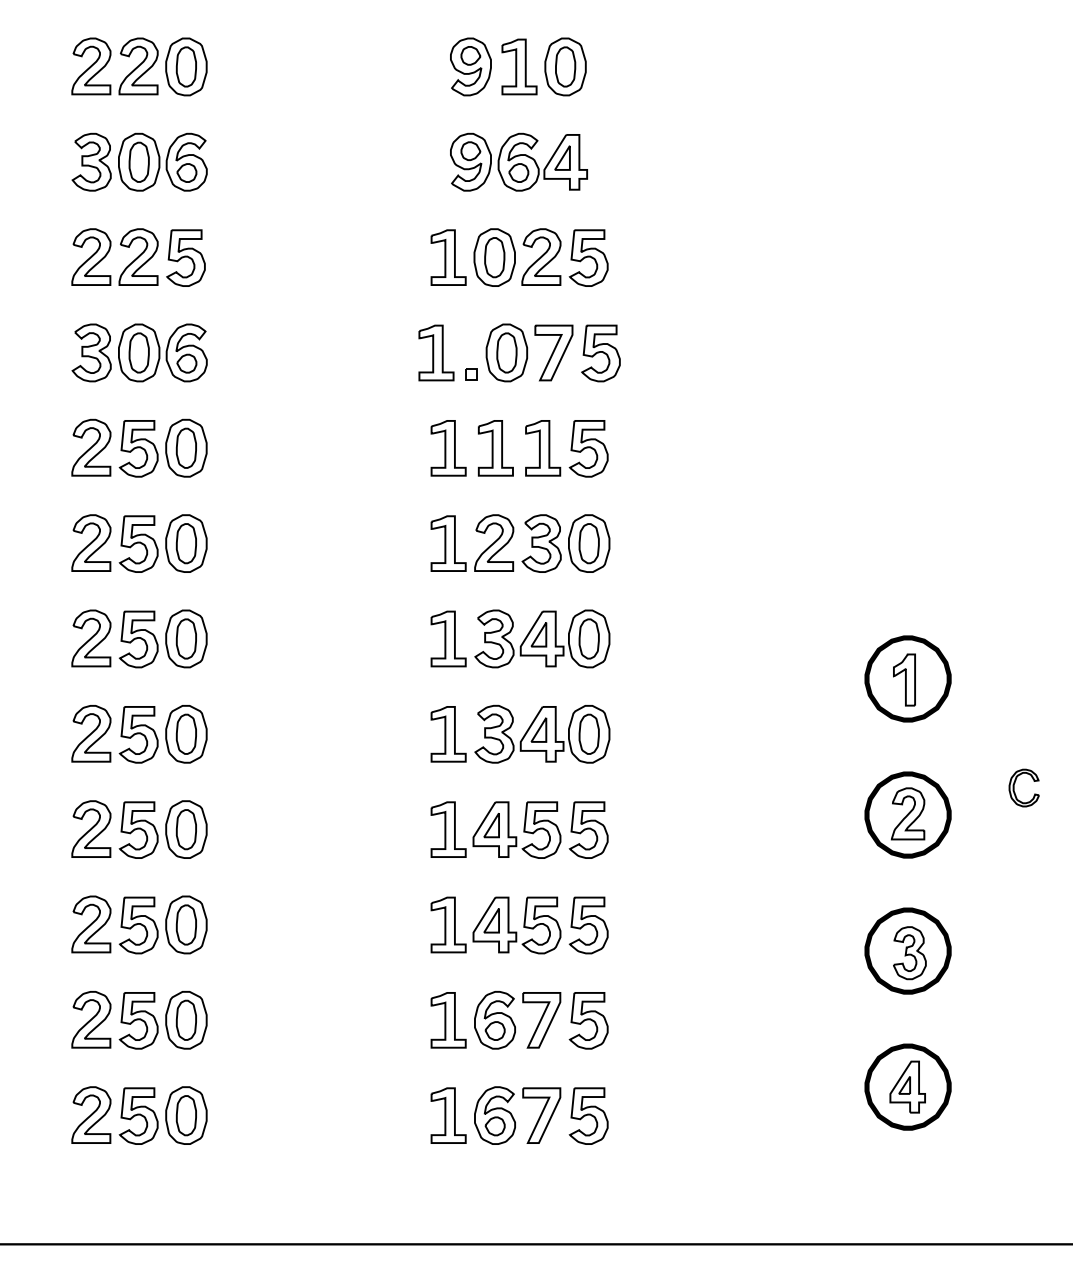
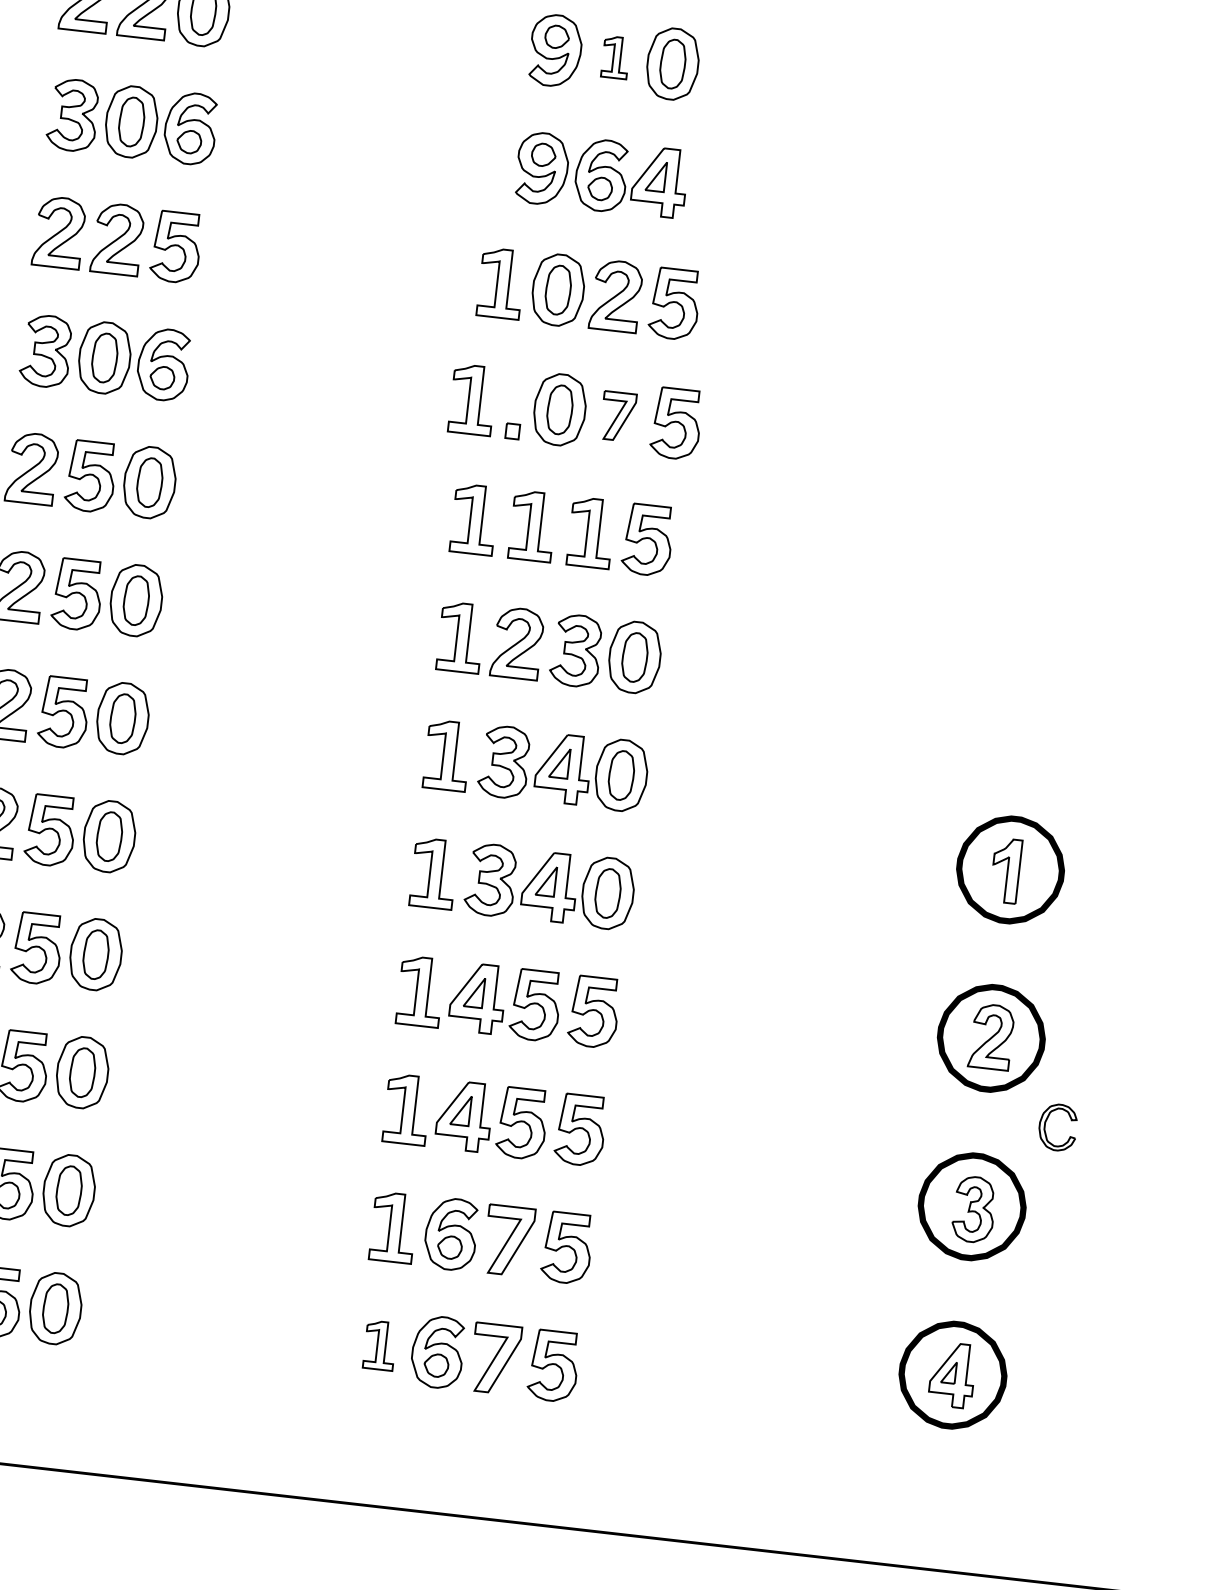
part: (519, 66) -> (615, 57), size x0.6
part: (553, 352) -> (617, 415), size x0.7
part: (1015, 783) -> (1047, 1120), moved
part: (448, 1115) -> (380, 1345), size x0.7

